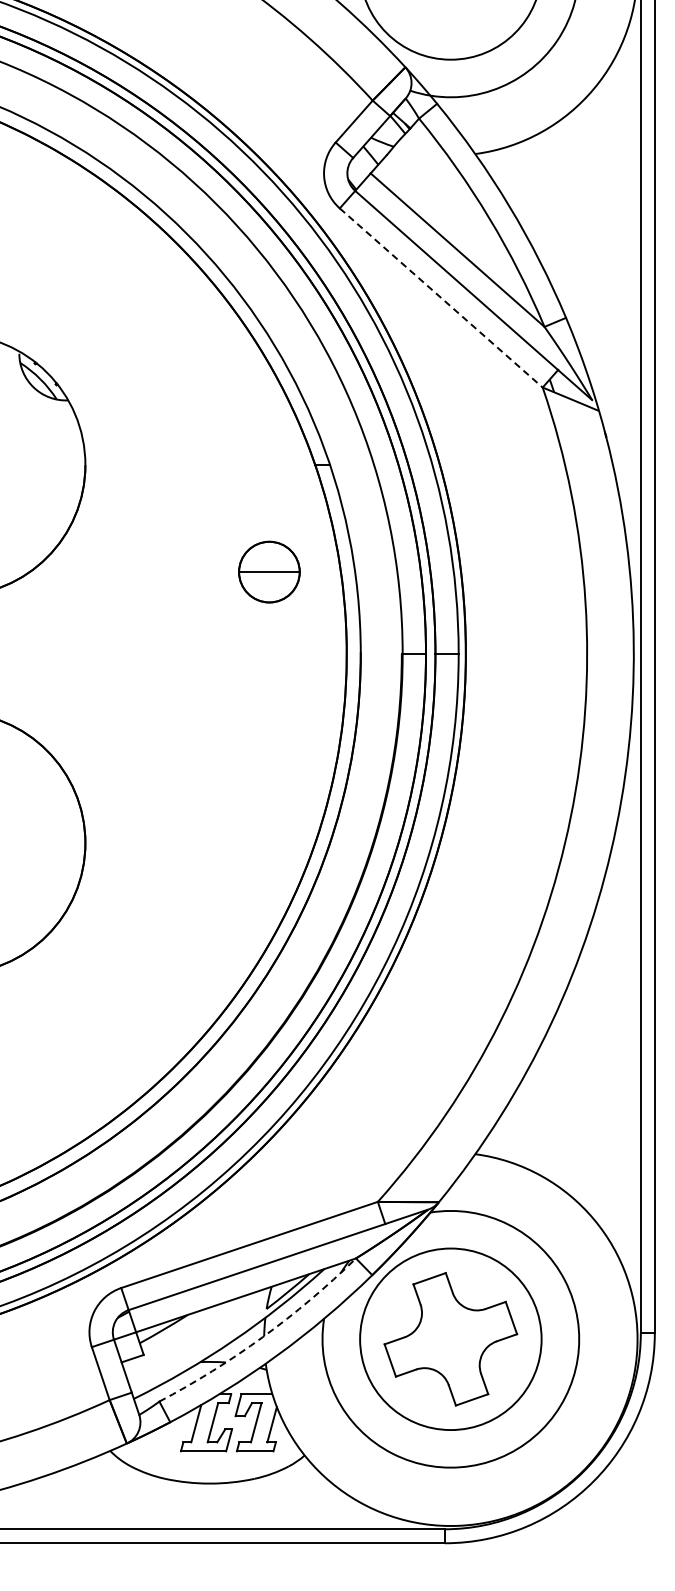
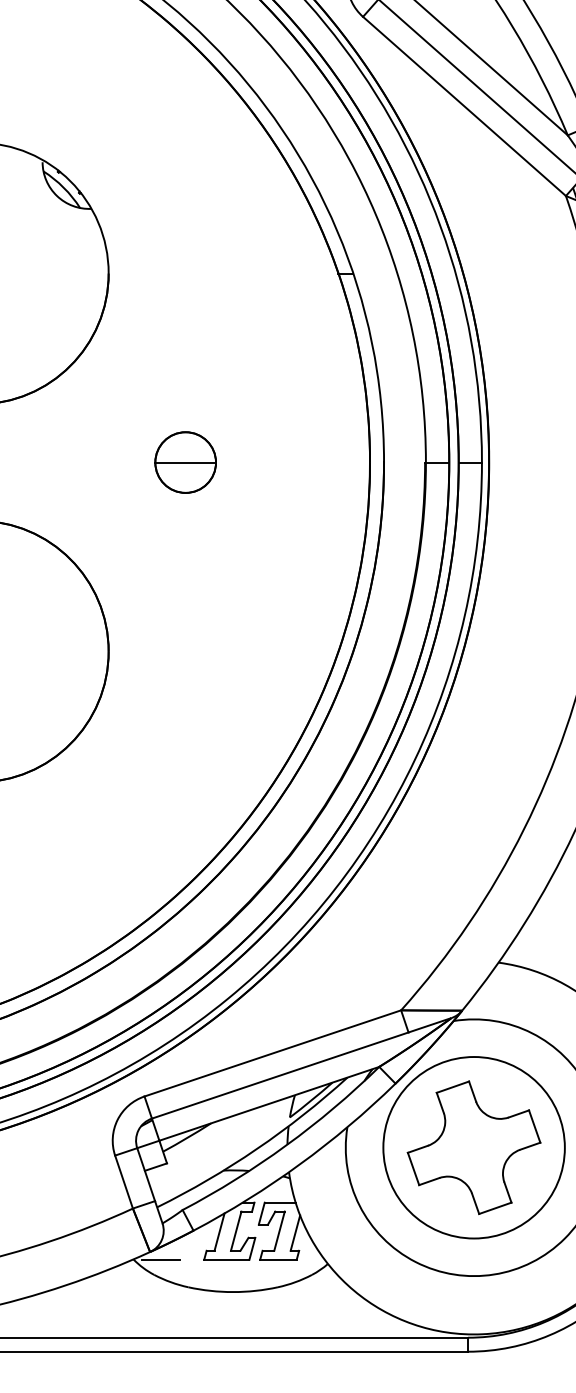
line: (441, 298) -> (464, 106), dashed -> solid
part: (269, 571) -> (185, 461), moved
arc: (262, 1337) -> (285, 1145), dashed -> solid
line: (137, 1451) -> (160, 1259), added

